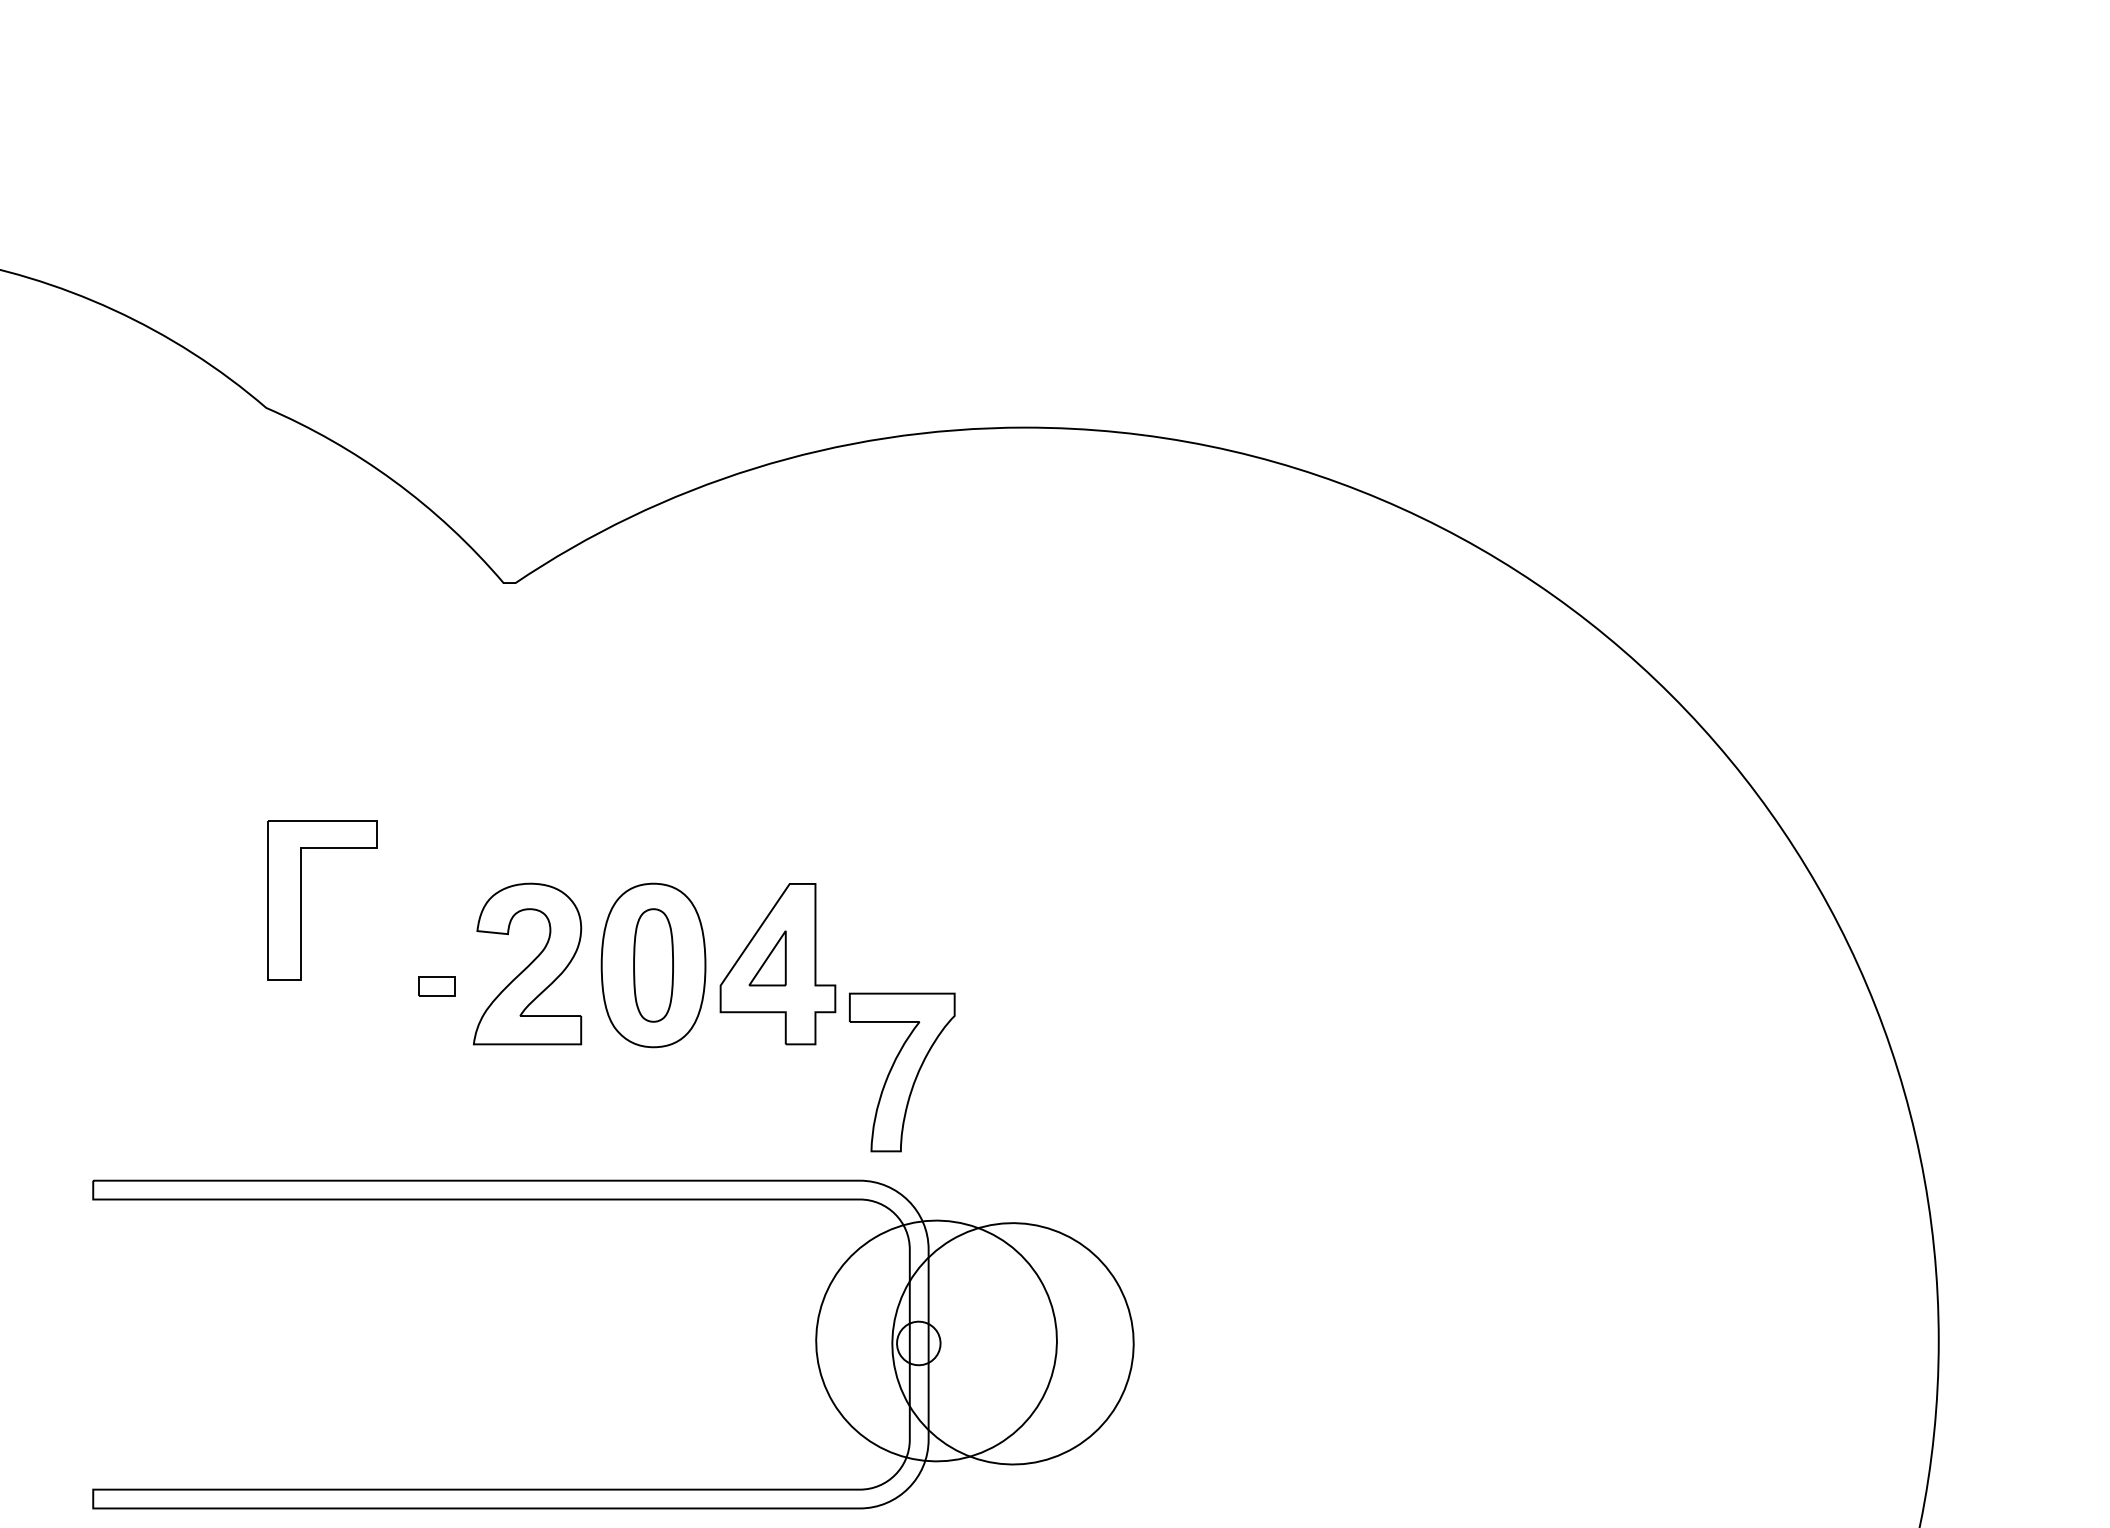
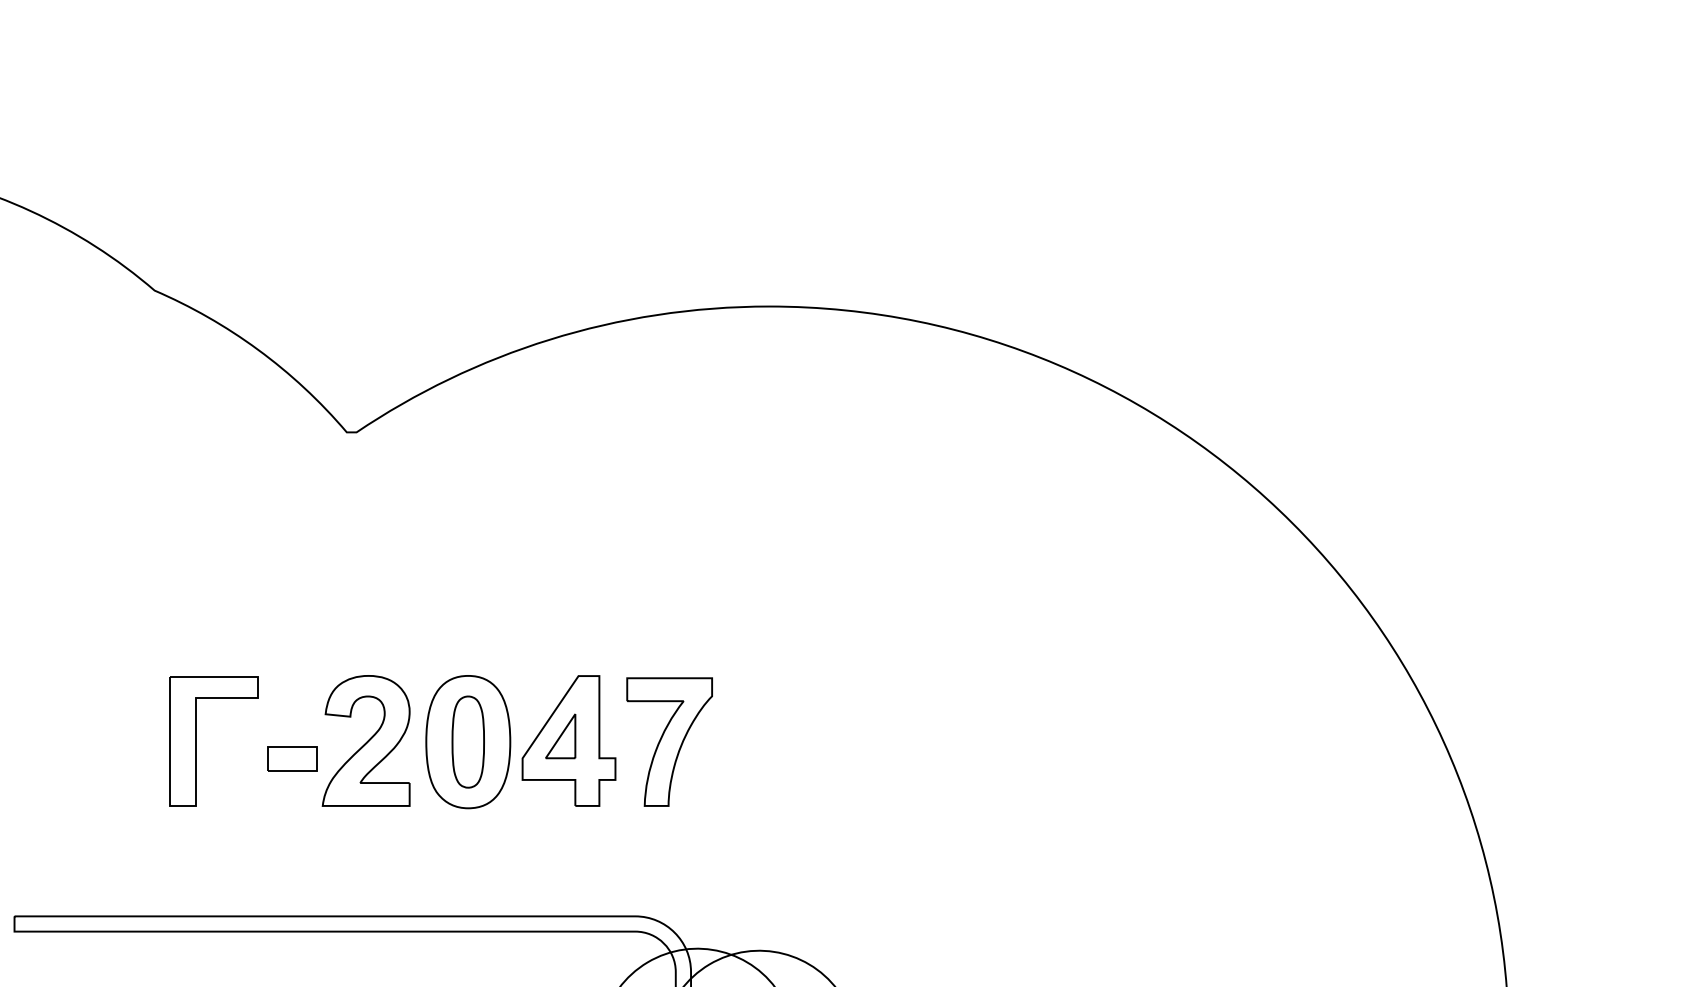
part: (301, 900) -> (196, 741), moved
part: (436, 986) -> (292, 759), size x1.67
part: (902, 1072) -> (669, 742), moved

